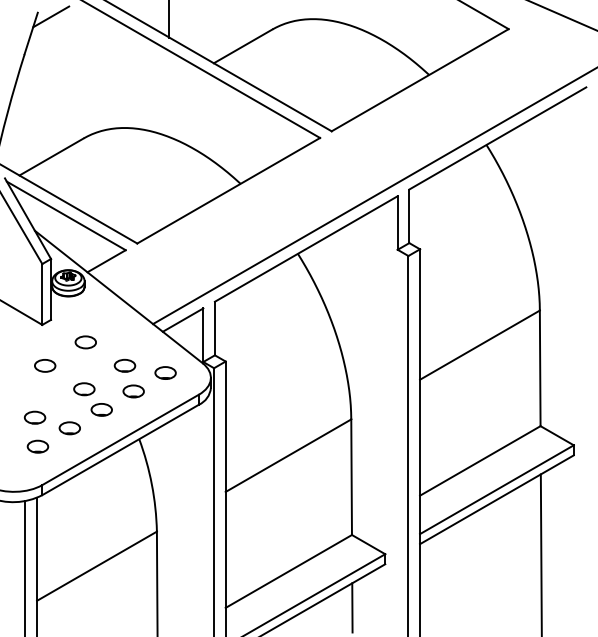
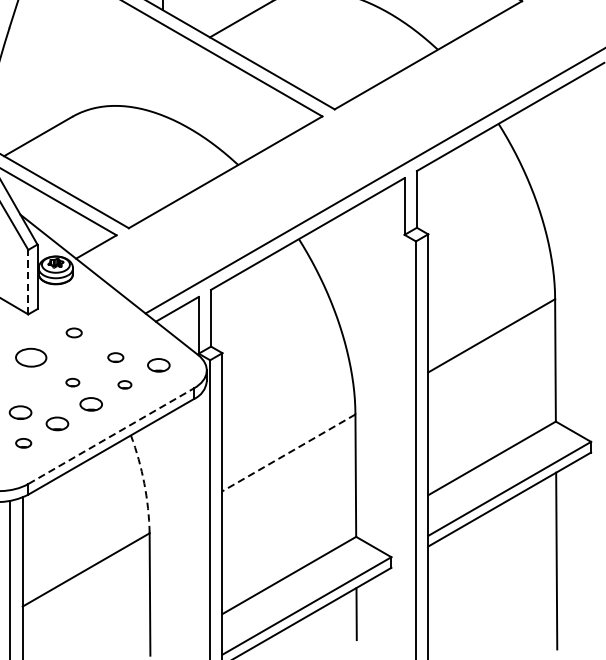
line: (42, 293) -> (28, 281), solid -> dashed
part: (85, 342) -> (74, 333), size x0.7
part: (45, 365) -> (31, 357), size x1.4
part: (124, 365) -> (115, 357), size x0.7
part: (84, 389) -> (72, 382), size x0.6
part: (133, 391) -> (124, 384), size x0.6
line: (121, 439) -> (112, 435), solid -> dashed
part: (37, 446) -> (23, 443), size x0.7
line: (288, 455) -> (288, 452), solid -> dashed
arc: (151, 484) -> (143, 483), solid -> dashed

